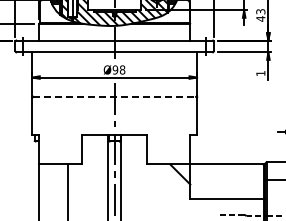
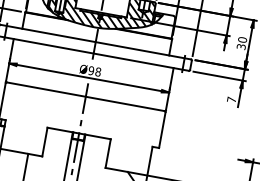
text: (260, 15) -> (241, 43), 43 -> 30
text: (260, 73) -> (231, 99), 1 -> 7
line: (114, 96) -> (85, 96), dashed -> solid

